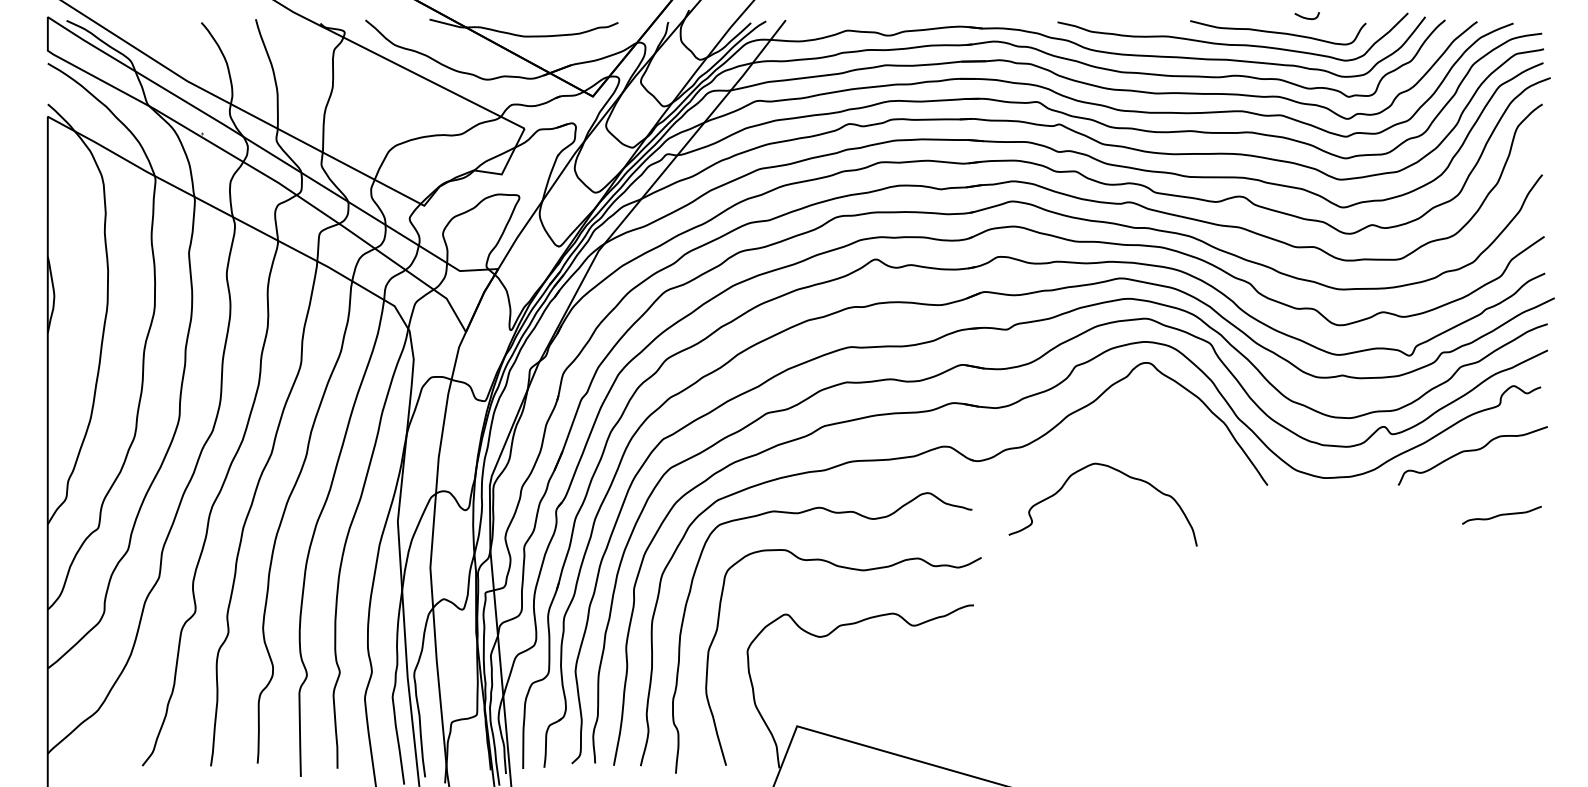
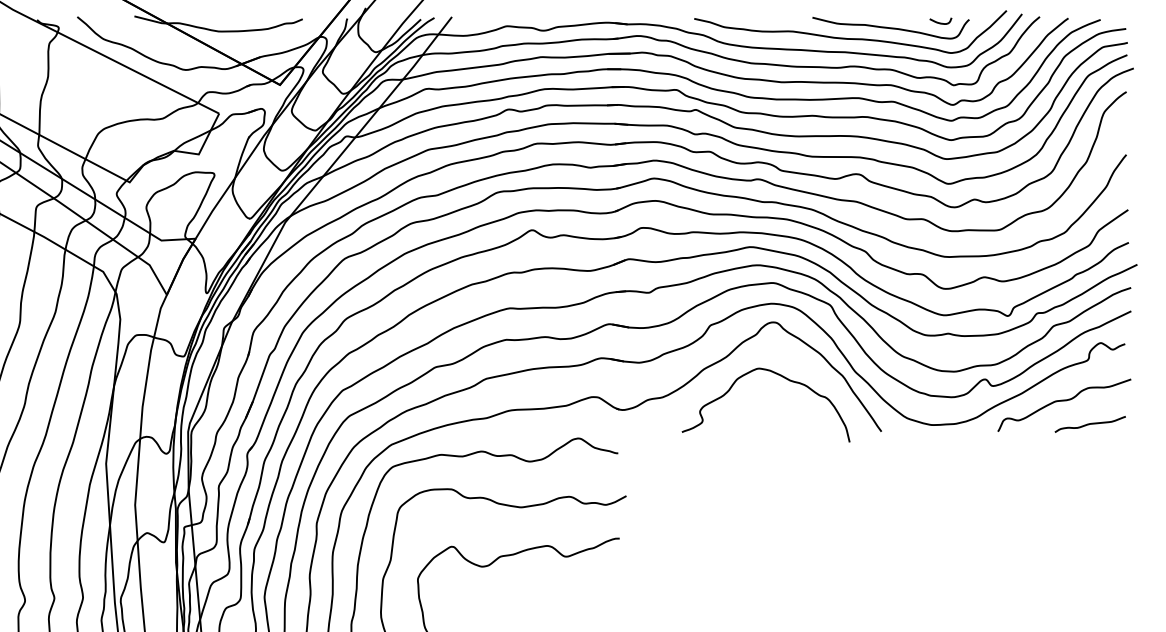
curve: (1306, 17) -> (940, 22), moved
curve: (1119, 472) -> (780, 376), moved
curve: (1501, 514) -> (1089, 423), moved

